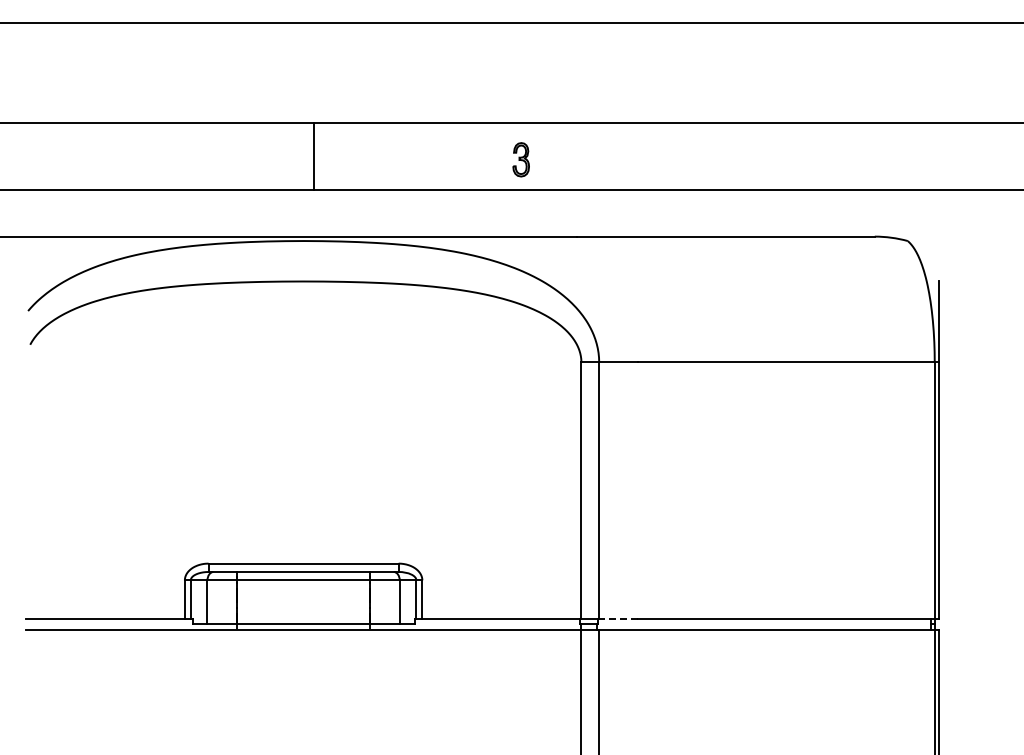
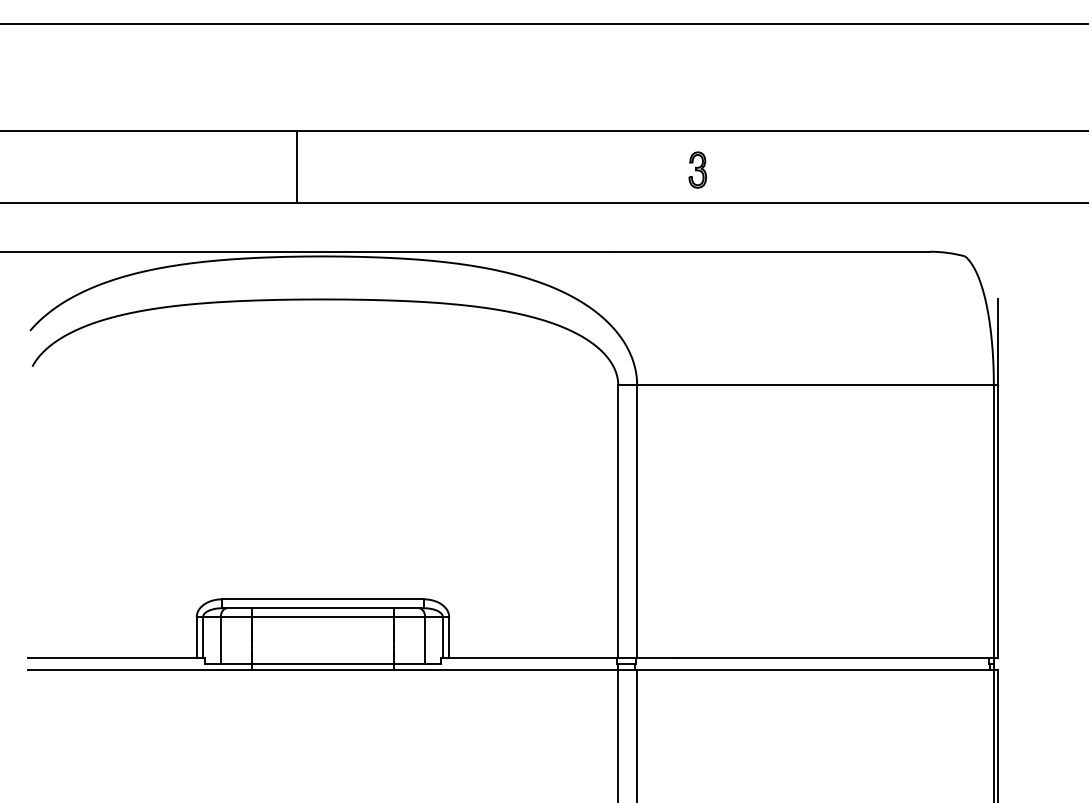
line: (314, 156) -> (297, 166), moved
part: (520, 159) -> (697, 169), moved
line: (617, 619) -> (656, 658), dashed -> solid

